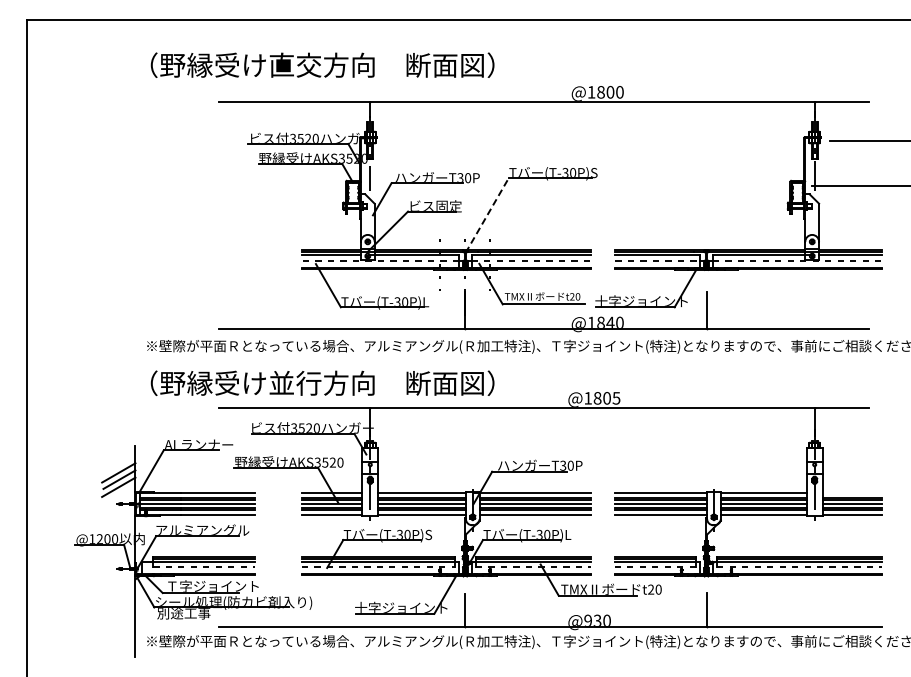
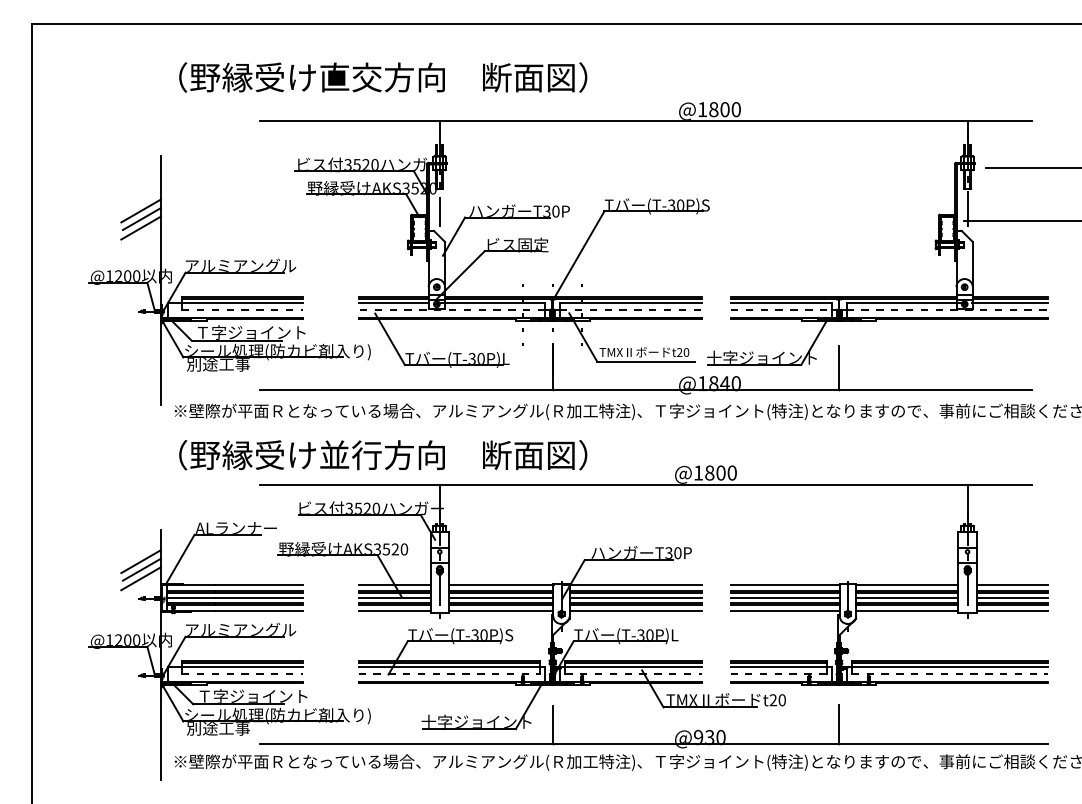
line: (487, 215) -> (579, 255), dashed -> solid
part: (193, 235) -> (229, 279), added
text: (616, 398) -> (732, 473), @1805 -> @1800
line: (852, 492) -> (1012, 584), added

